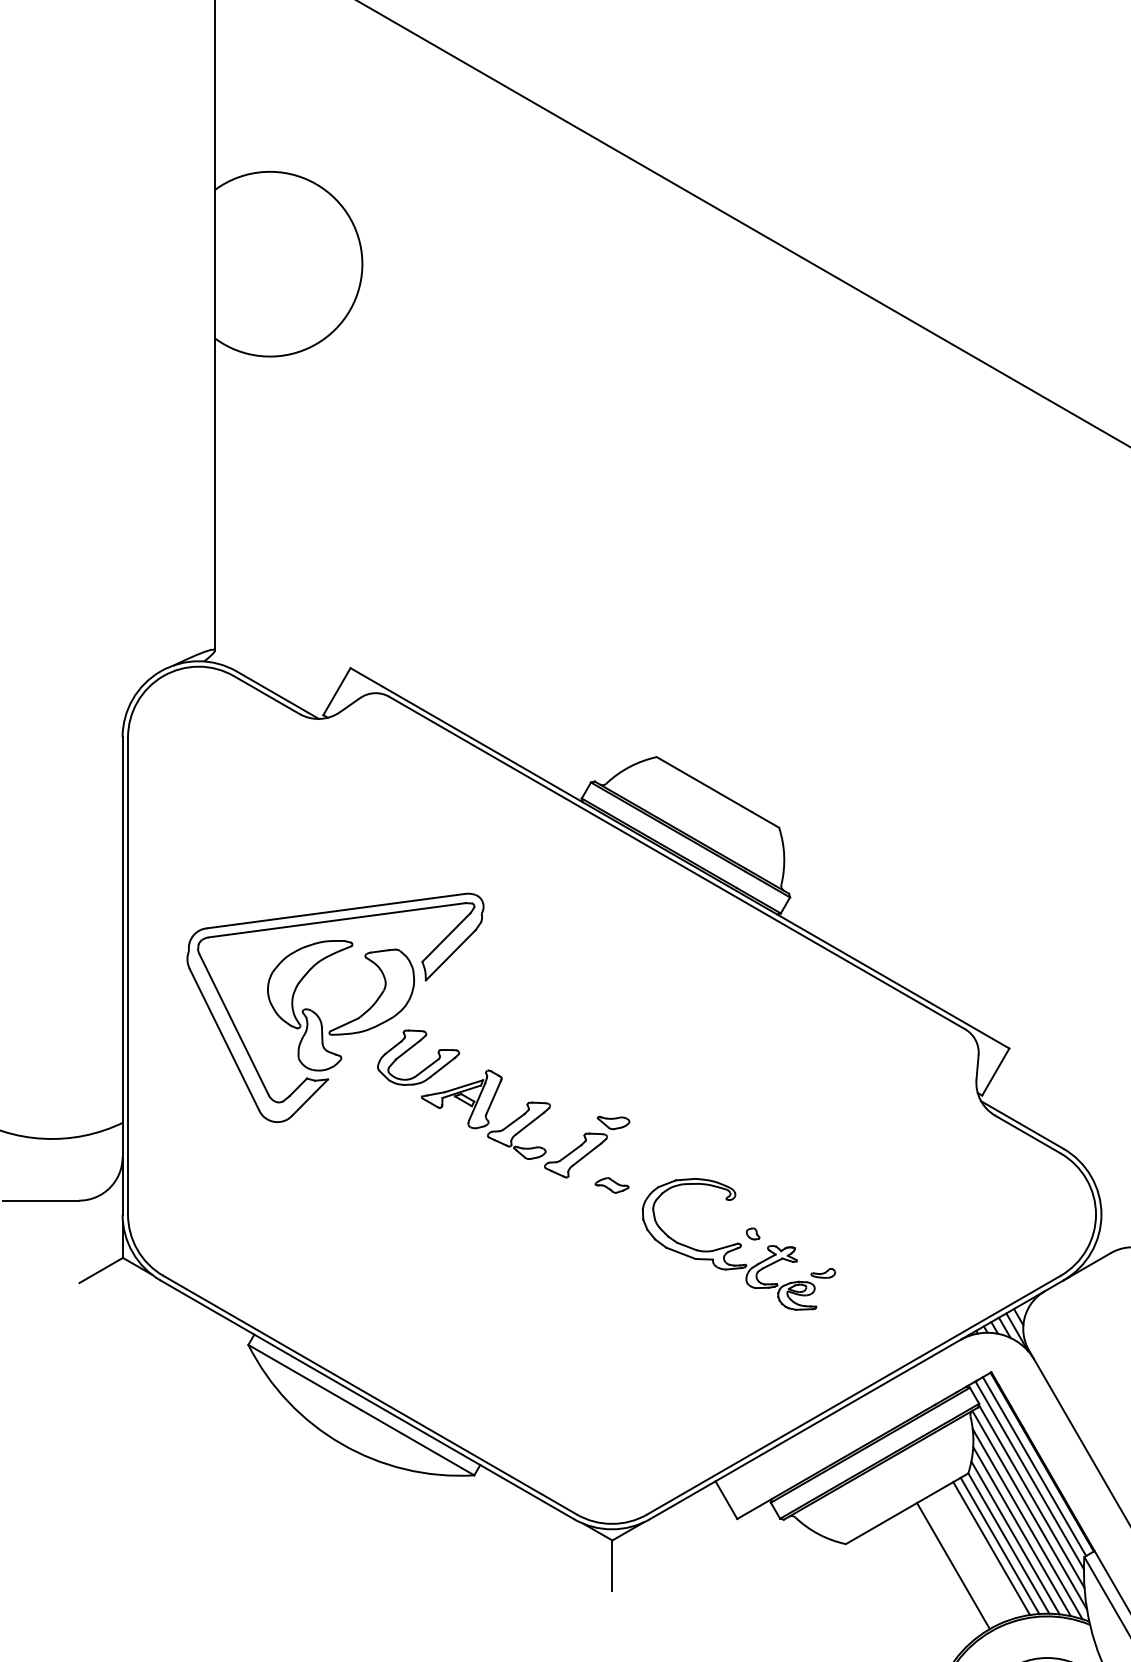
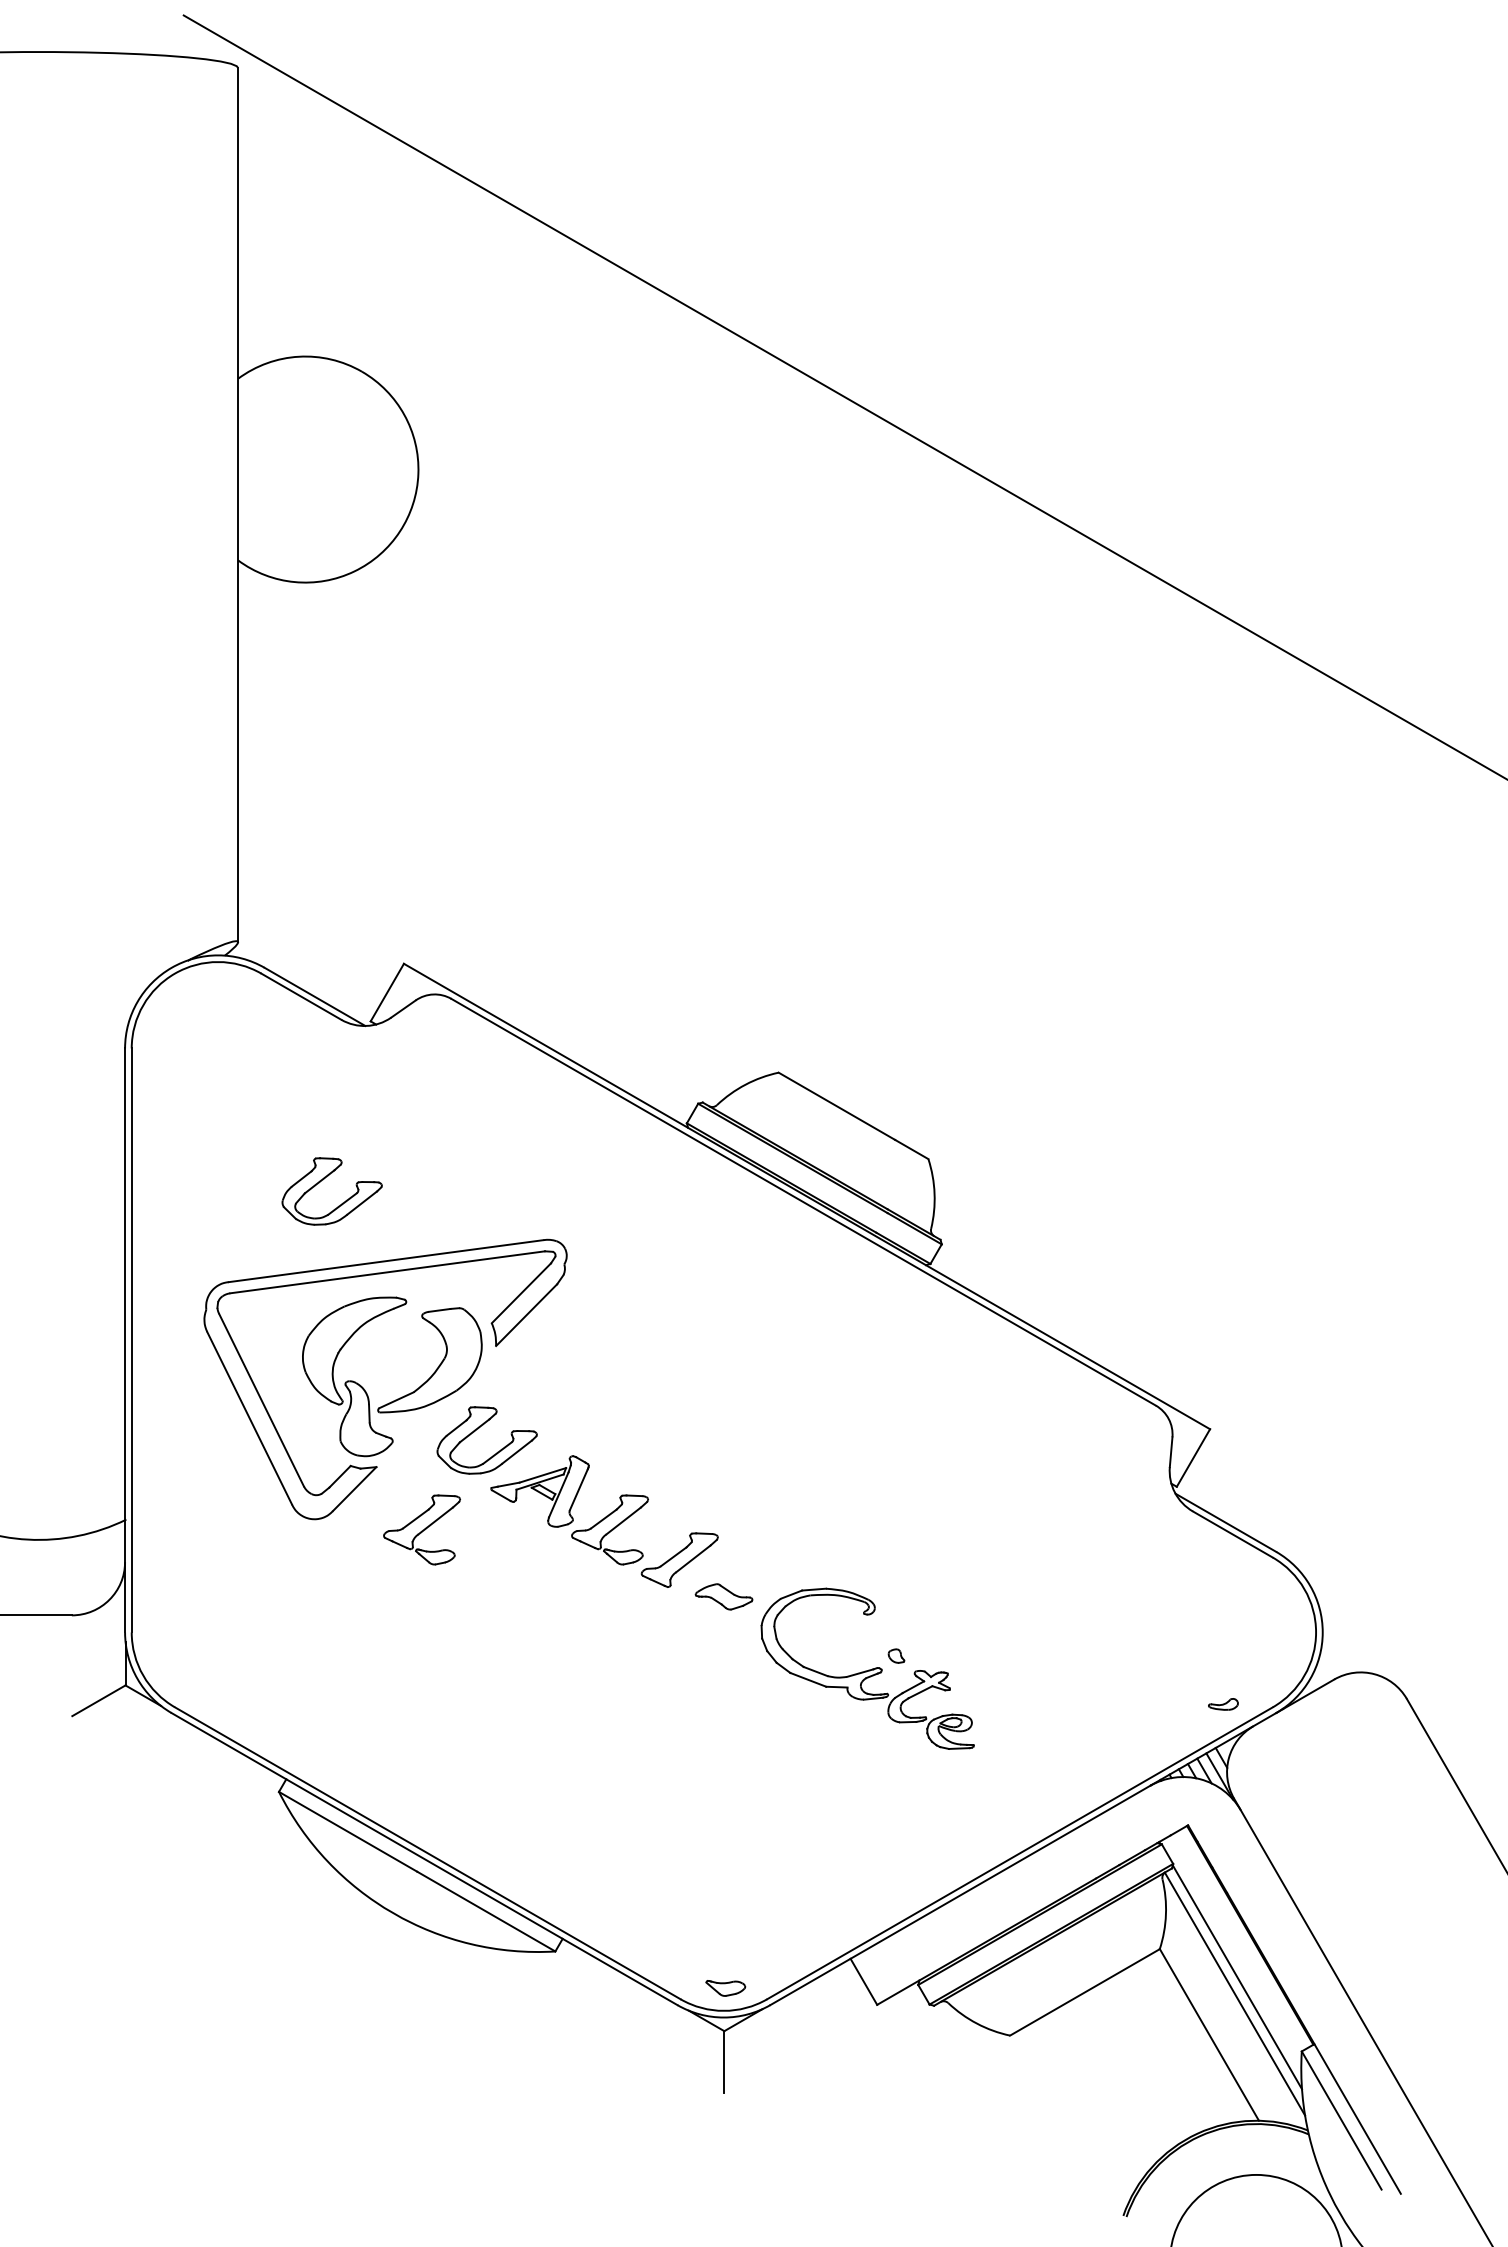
part: (284, 845) -> (323, 1180), added
part: (613, 1123) -> (725, 1988), moved
part: (364, 1130) -> (421, 1529), added
part: (611, 1185) -> (723, 1596), size x1.4
part: (823, 1273) -> (1223, 1704), moved
line: (1034, 1466) -> (1240, 1940), removed
line: (1029, 1475) -> (1234, 1951), removed
line: (1027, 1523) -> (1232, 2010), removed
line: (1021, 1530) -> (1225, 2019), removed
line: (1015, 1537) -> (1217, 2027), removed
line: (999, 1545) -> (1198, 2037), removed
line: (991, 1548) -> (1188, 2040), removed
line: (953, 1566) -> (1141, 2062), removed

